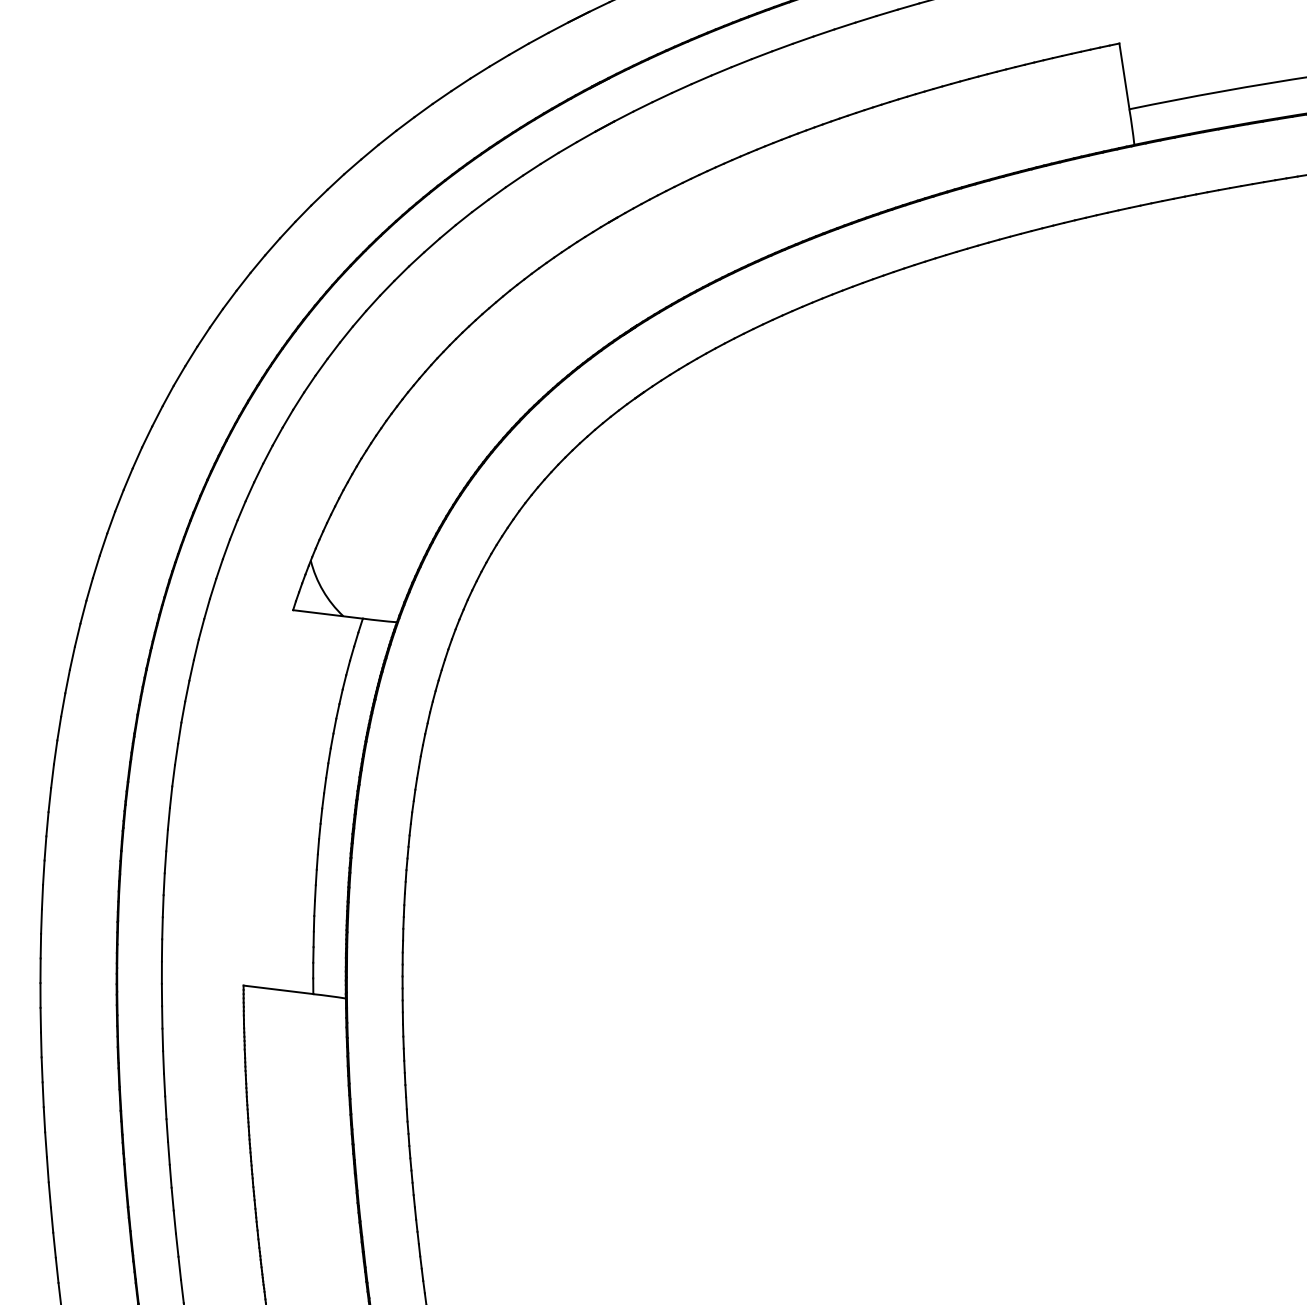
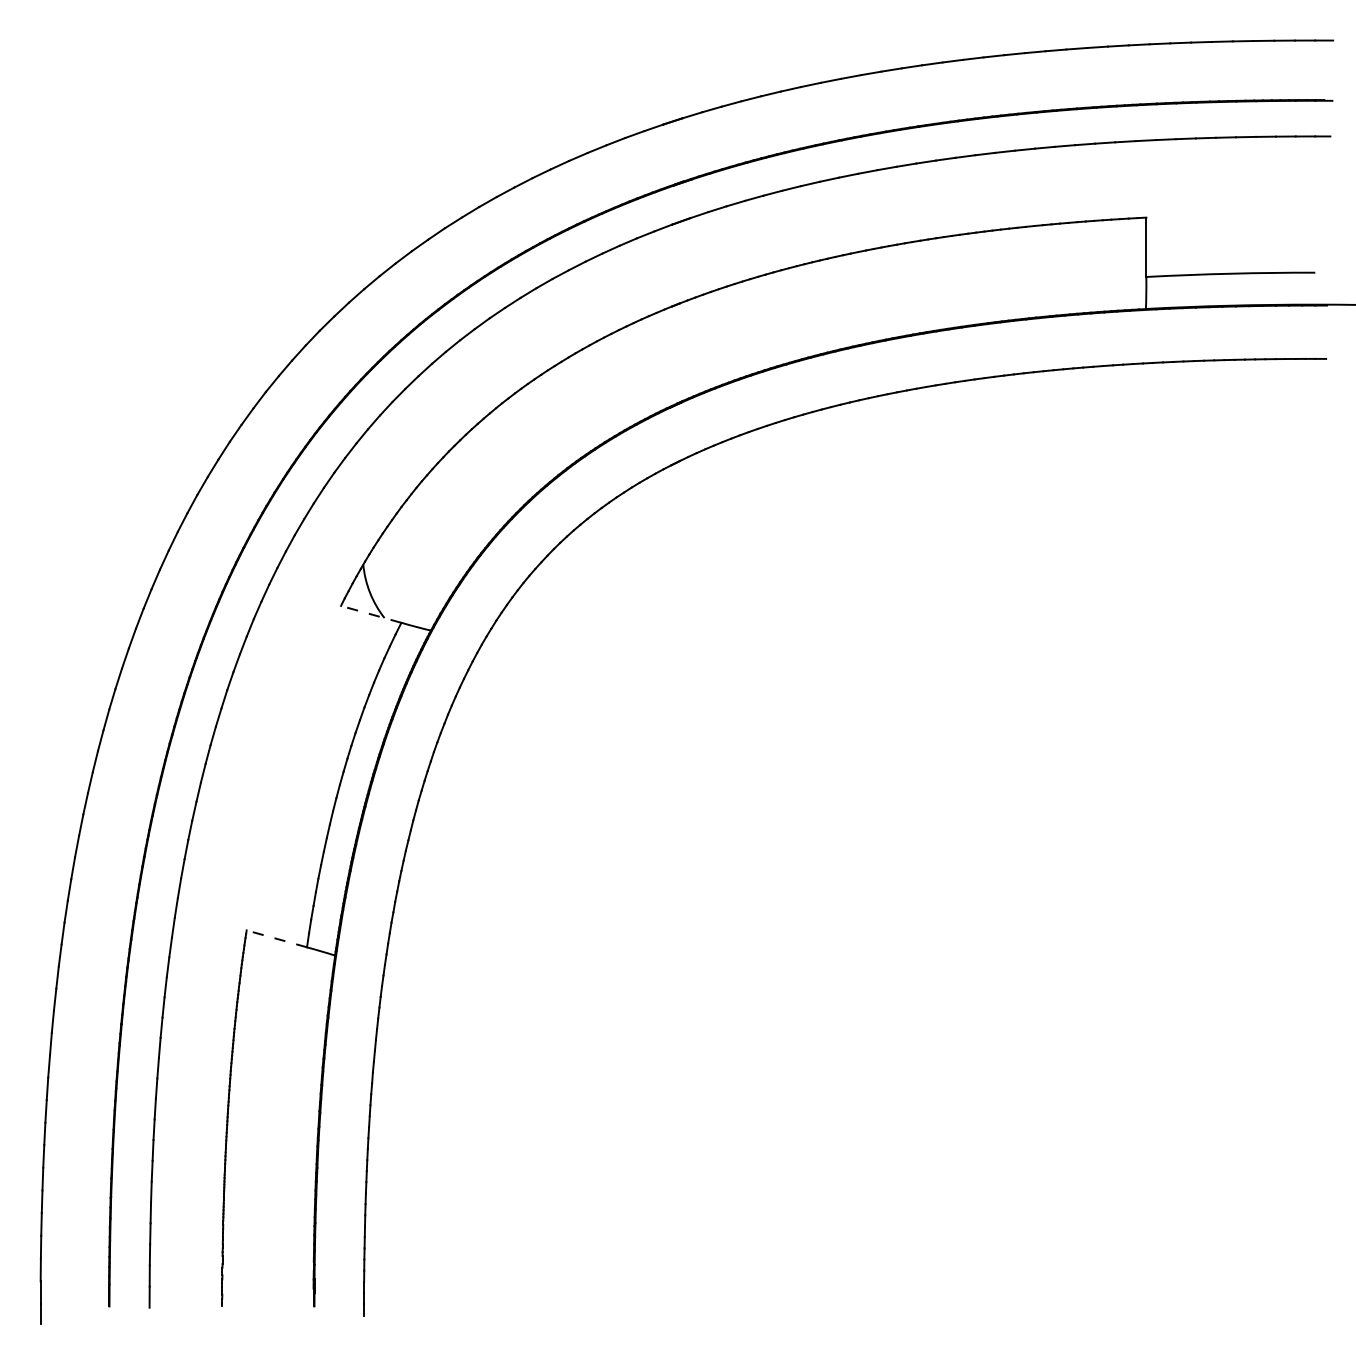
line: (327, 614) -> (370, 614), solid -> dashed
line: (278, 989) -> (276, 938), solid -> dashed

